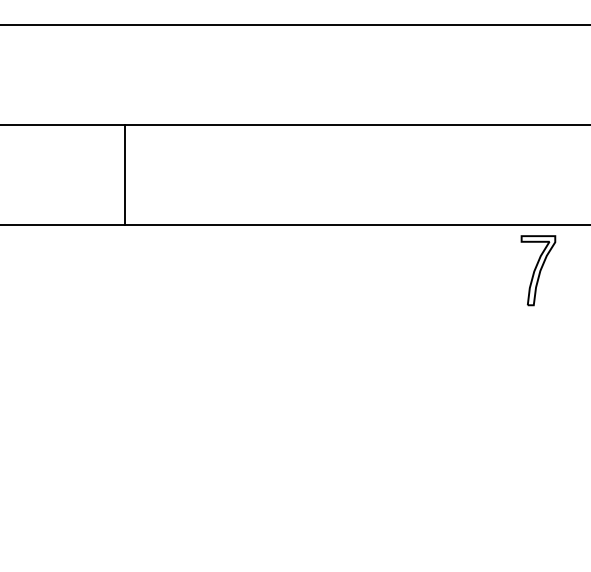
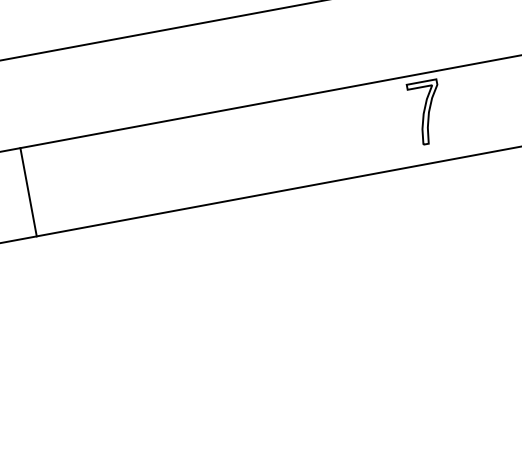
line: (124, 175) -> (28, 192), moved
part: (538, 270) -> (427, 112), moved

